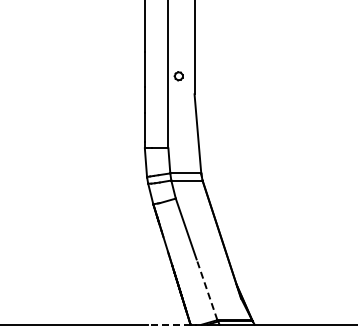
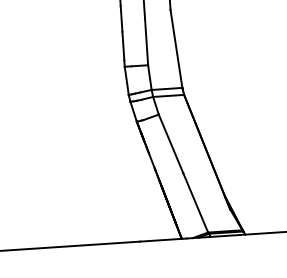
line: (206, 289) -> (195, 202), dashed -> solid
line: (169, 324) -> (160, 239), dashed -> solid

